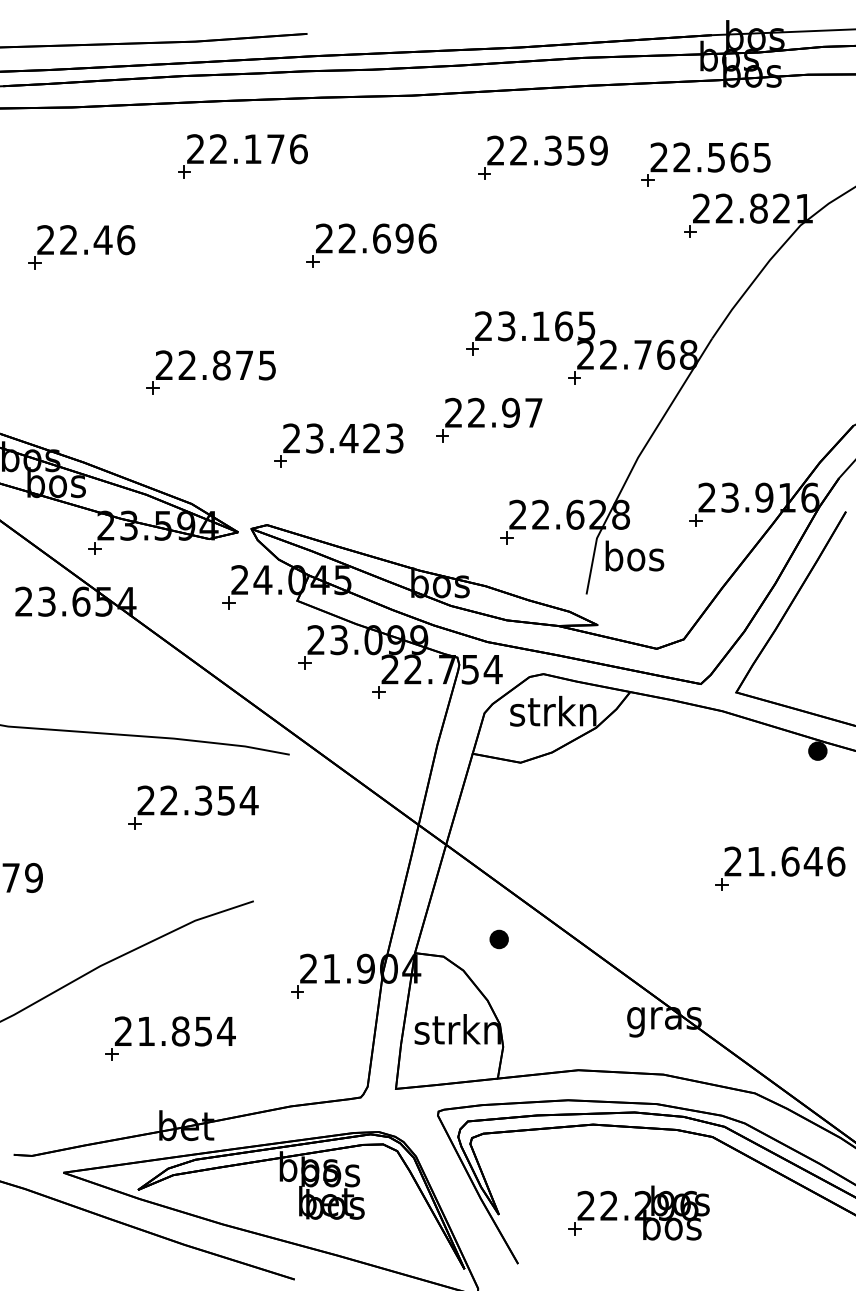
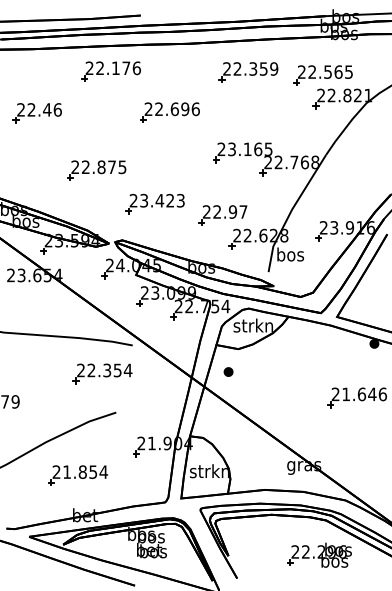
part: (488, 420) -> (222, 215), moved
part: (193, 807) -> (102, 373), moved
part: (499, 938) -> (228, 371), moved
part: (638, 1211) -> (319, 554), moved

